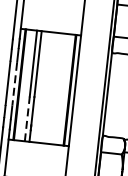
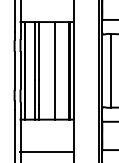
line: (14, 83) -> (20, 70), dashed -> solid
line: (53, 88) -> (54, 70), added
line: (117, 95) -> (111, 70), added
line: (27, 118) -> (34, 99), dashed -> solid

